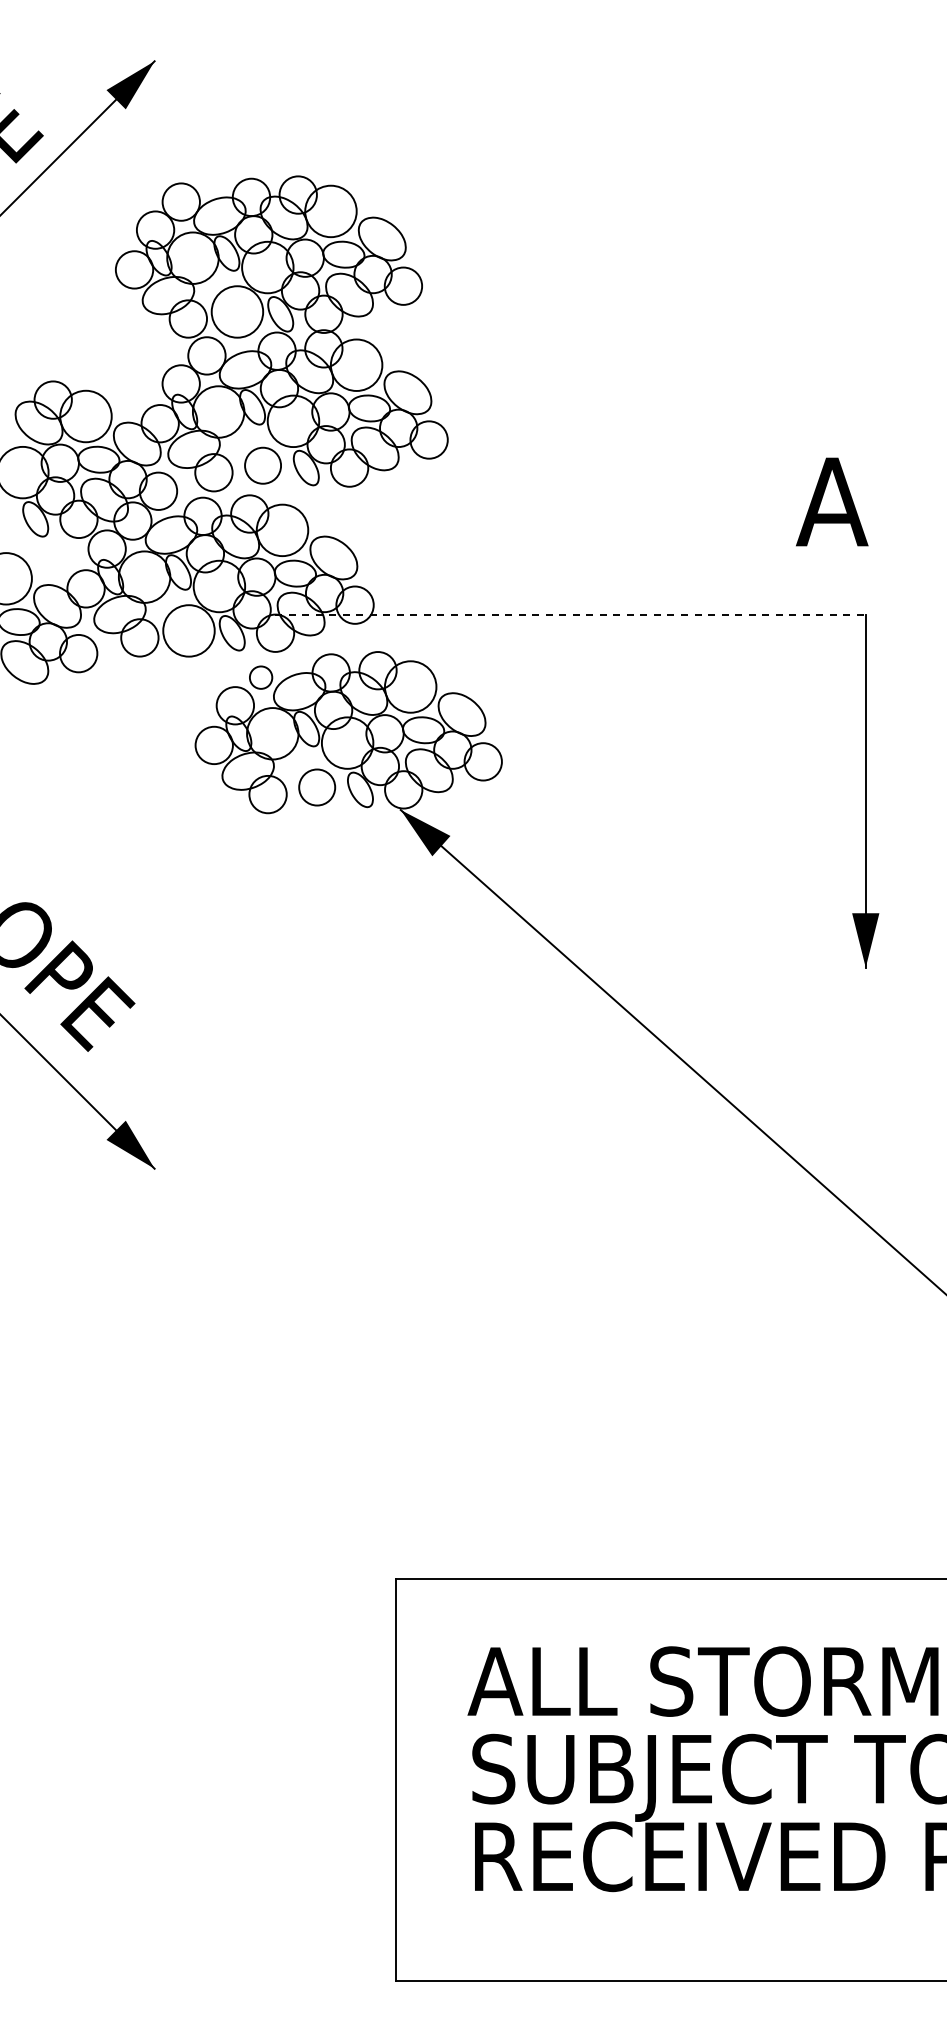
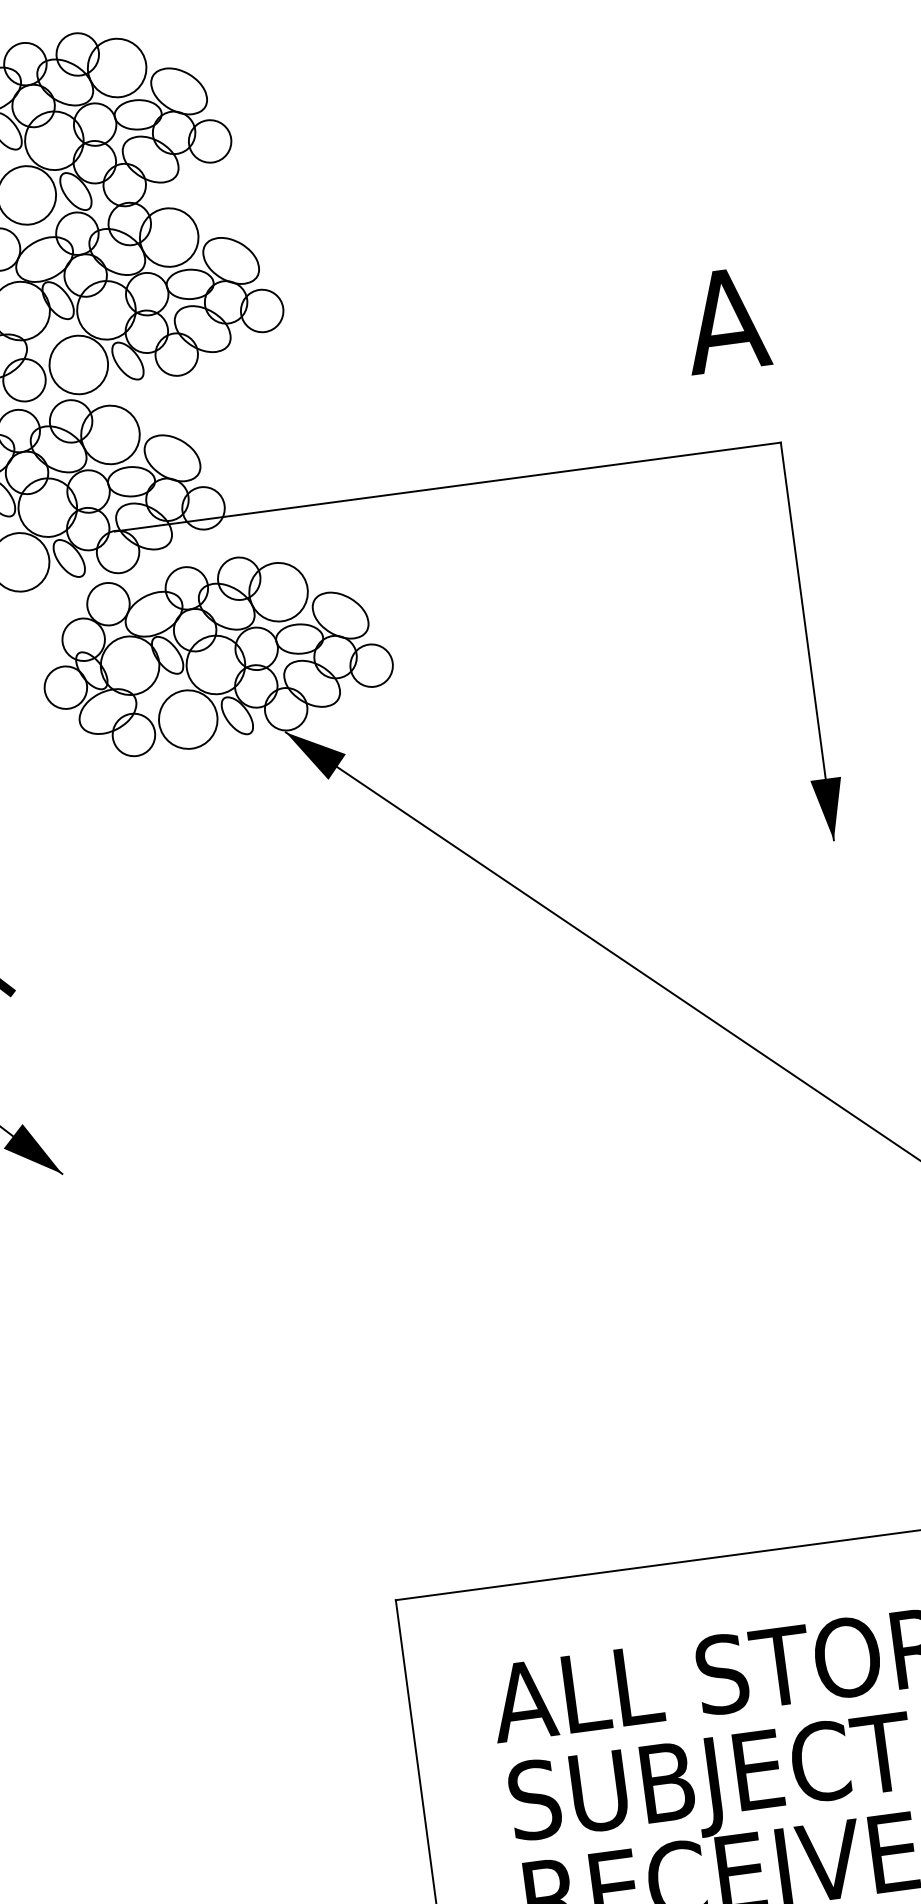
circle: (262, 465) -> (78, 364), size x1.43
line: (570, 615) -> (447, 487), dashed -> solid
circle: (260, 677) -> (107, 604), size x1.67
circle: (316, 787) -> (187, 719), size x1.43

